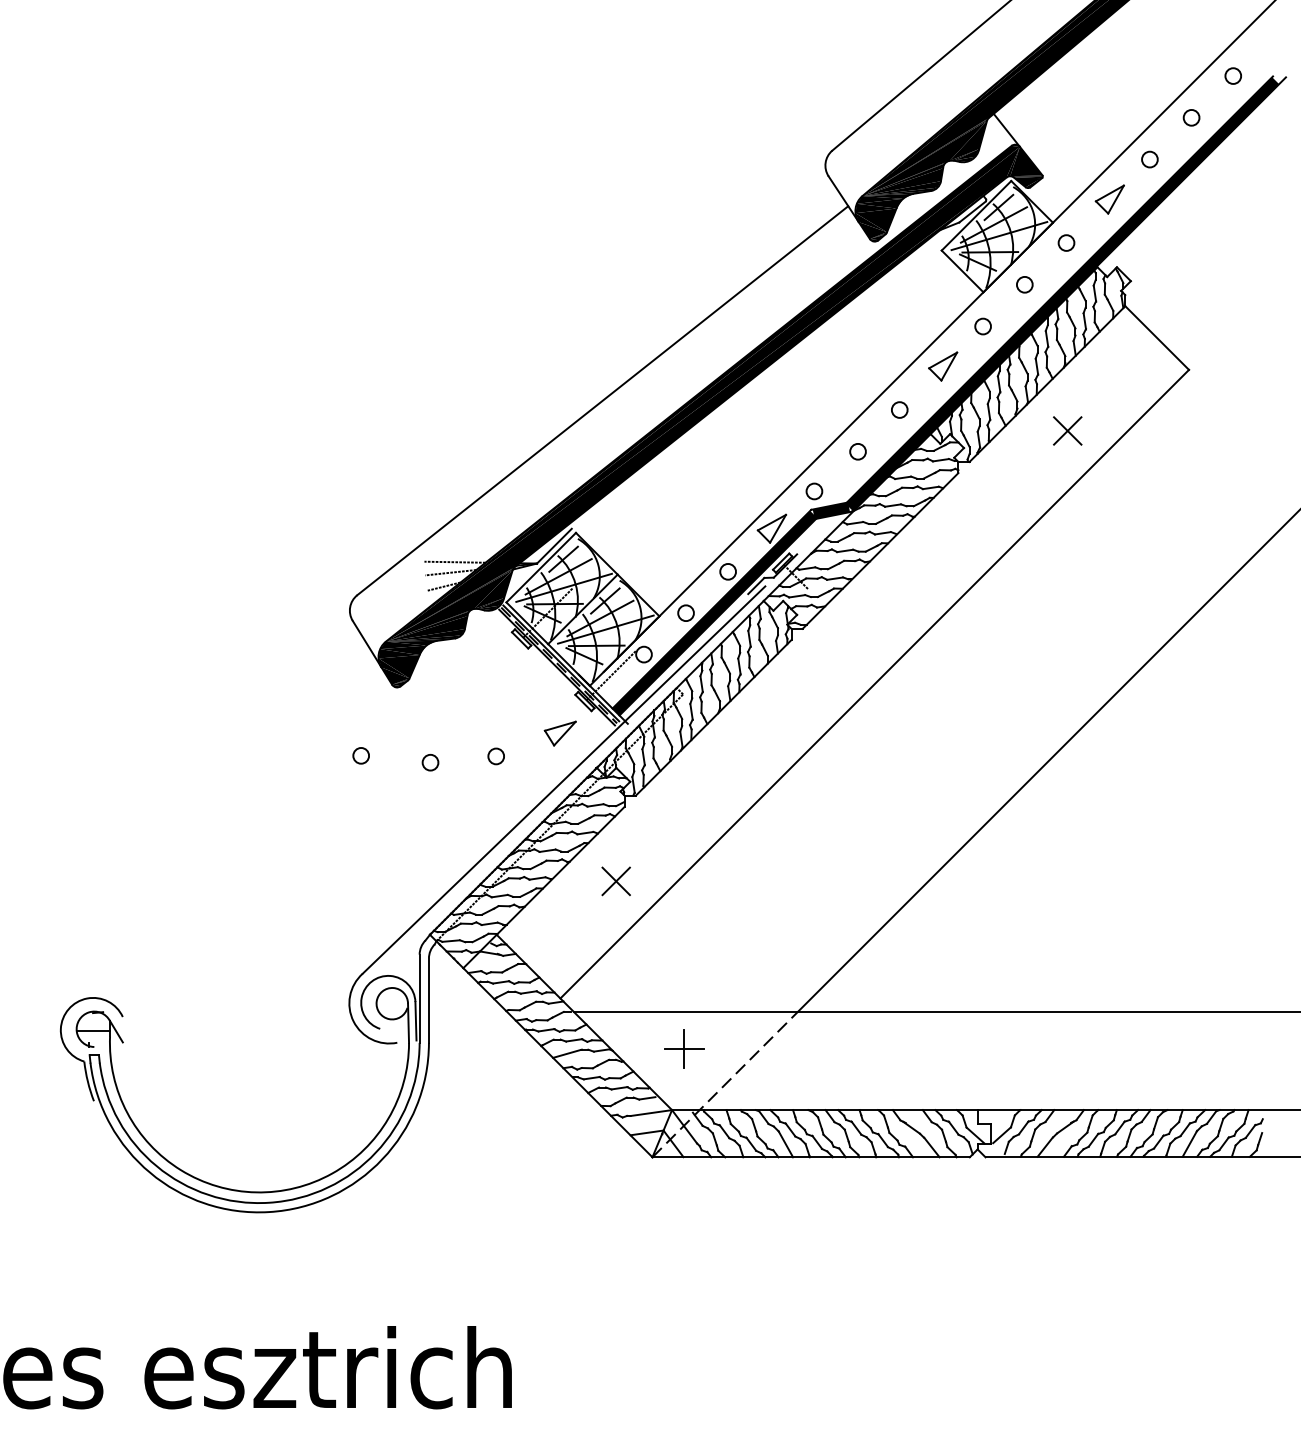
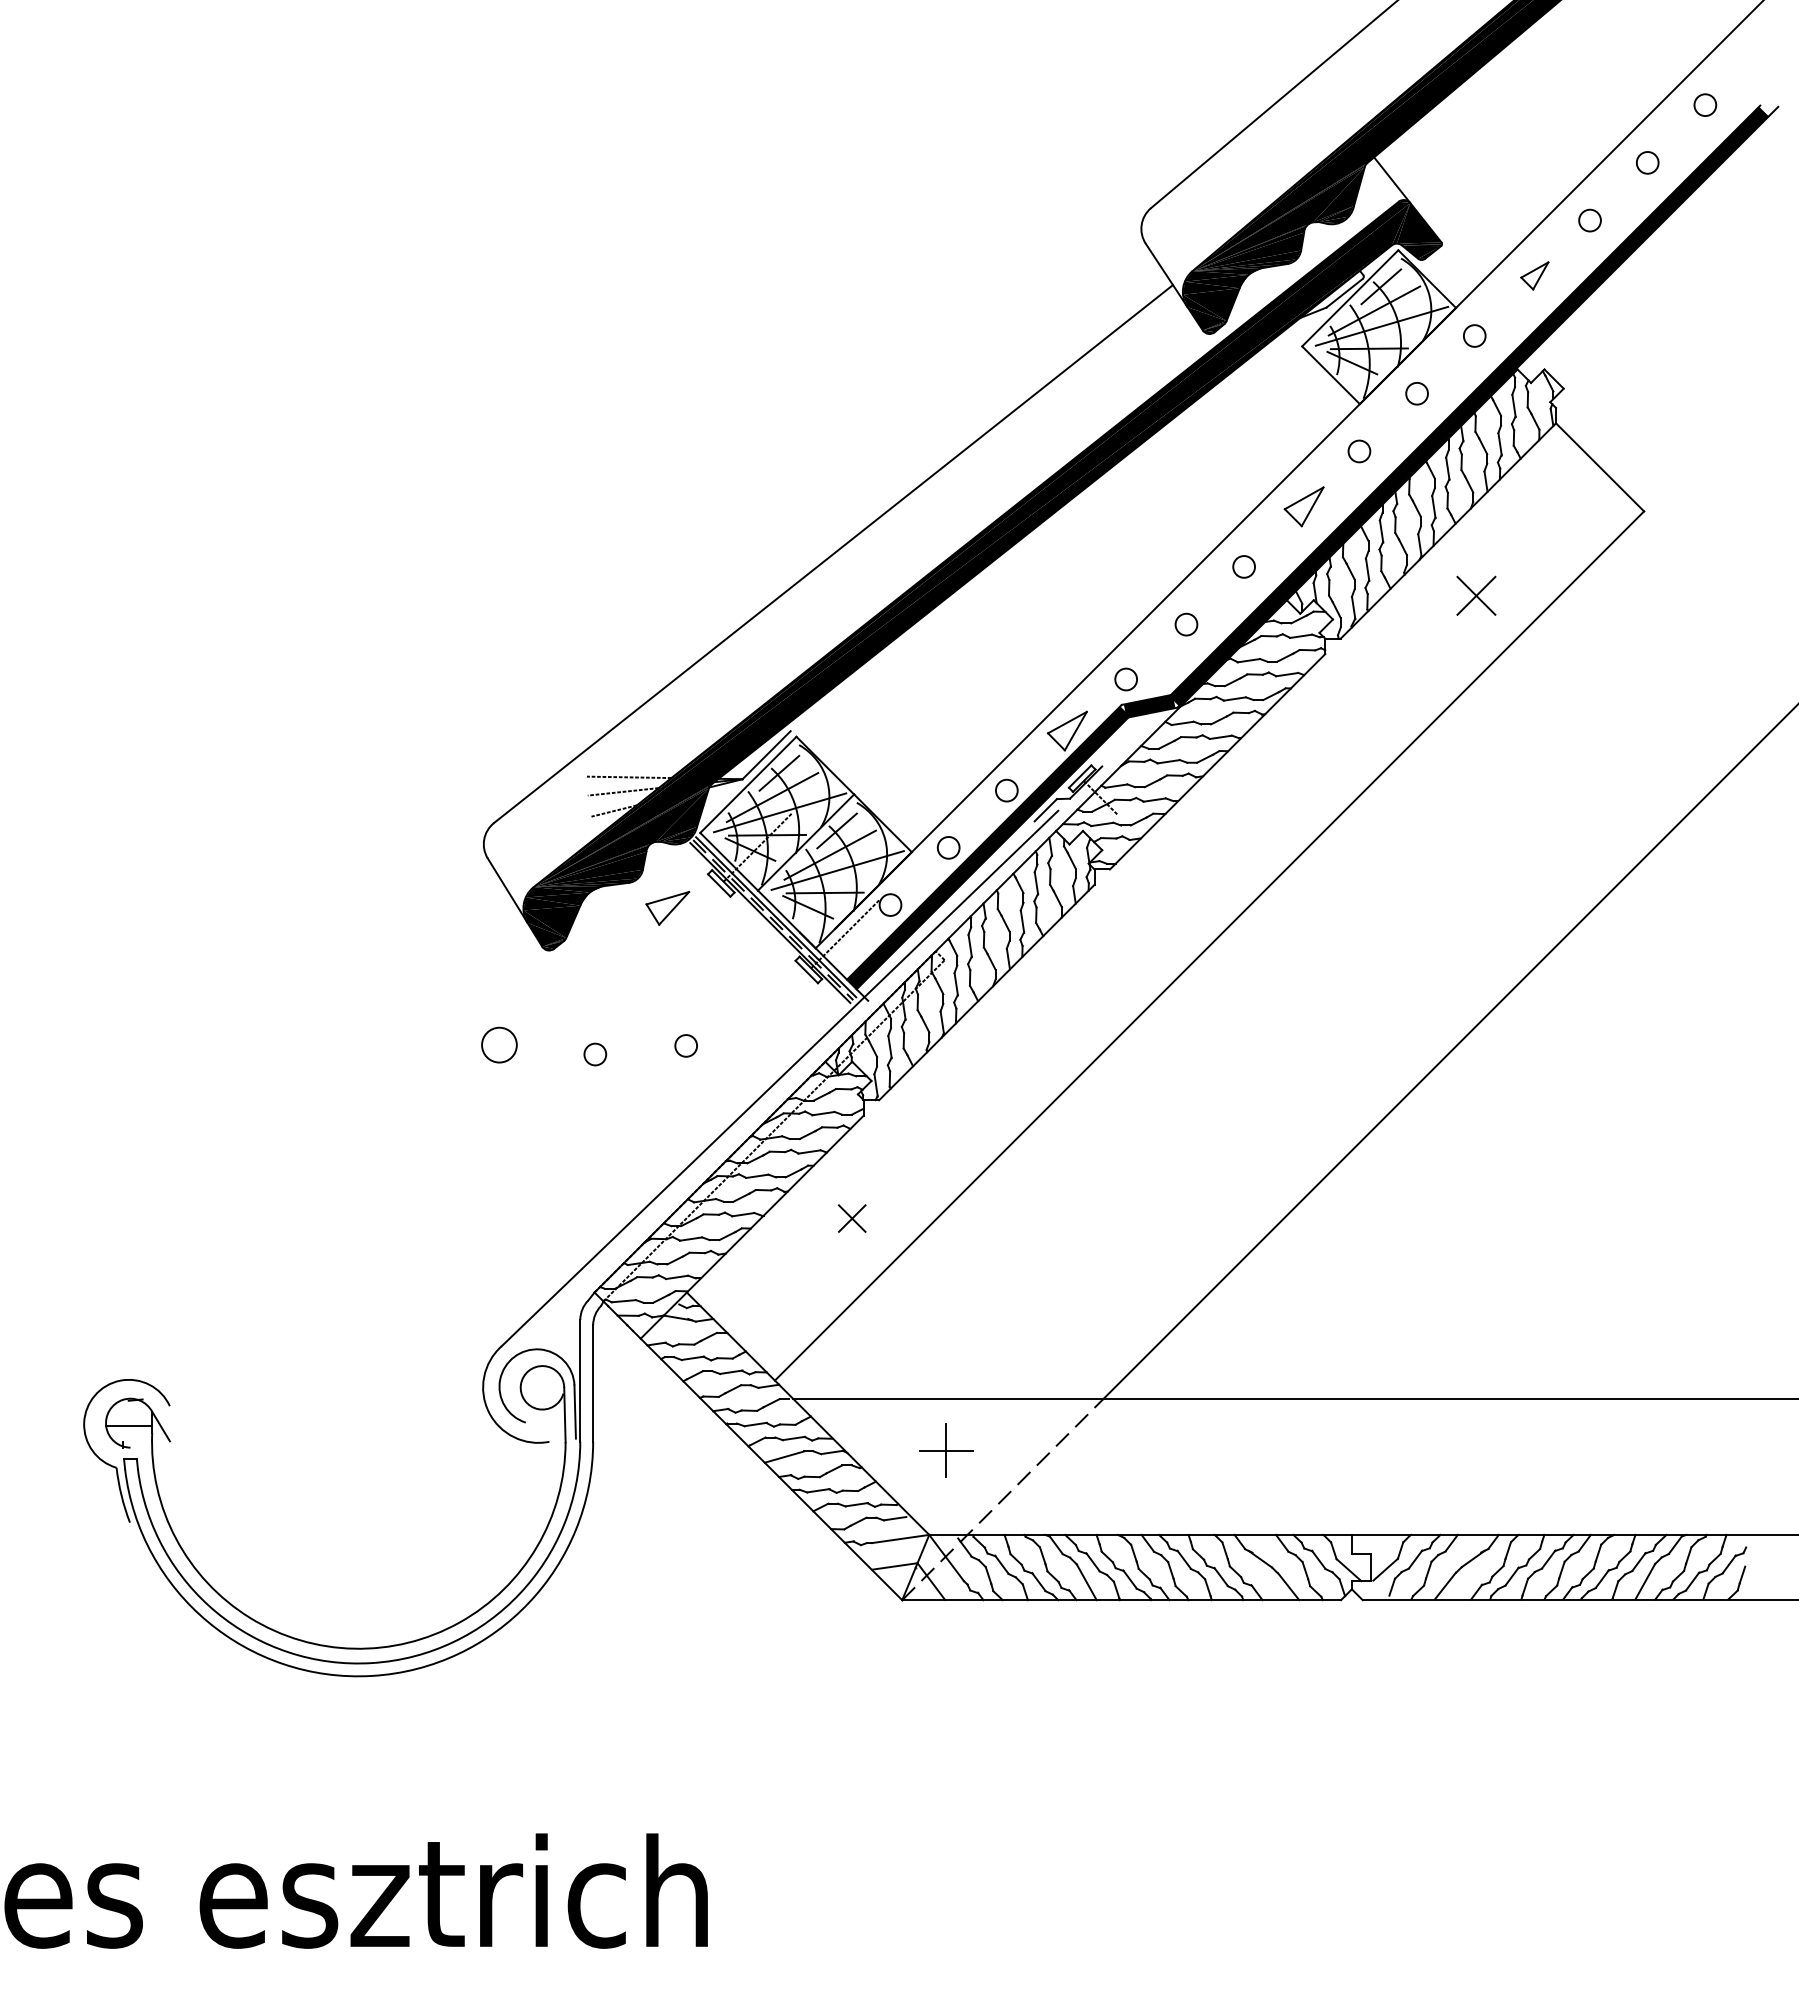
part: (1109, 199) -> (1534, 275), size x0.7
part: (560, 733) -> (667, 908), moved
circle: (361, 755) -> (499, 1044), size x1.6
part: (616, 881) -> (852, 1218), size x0.7

